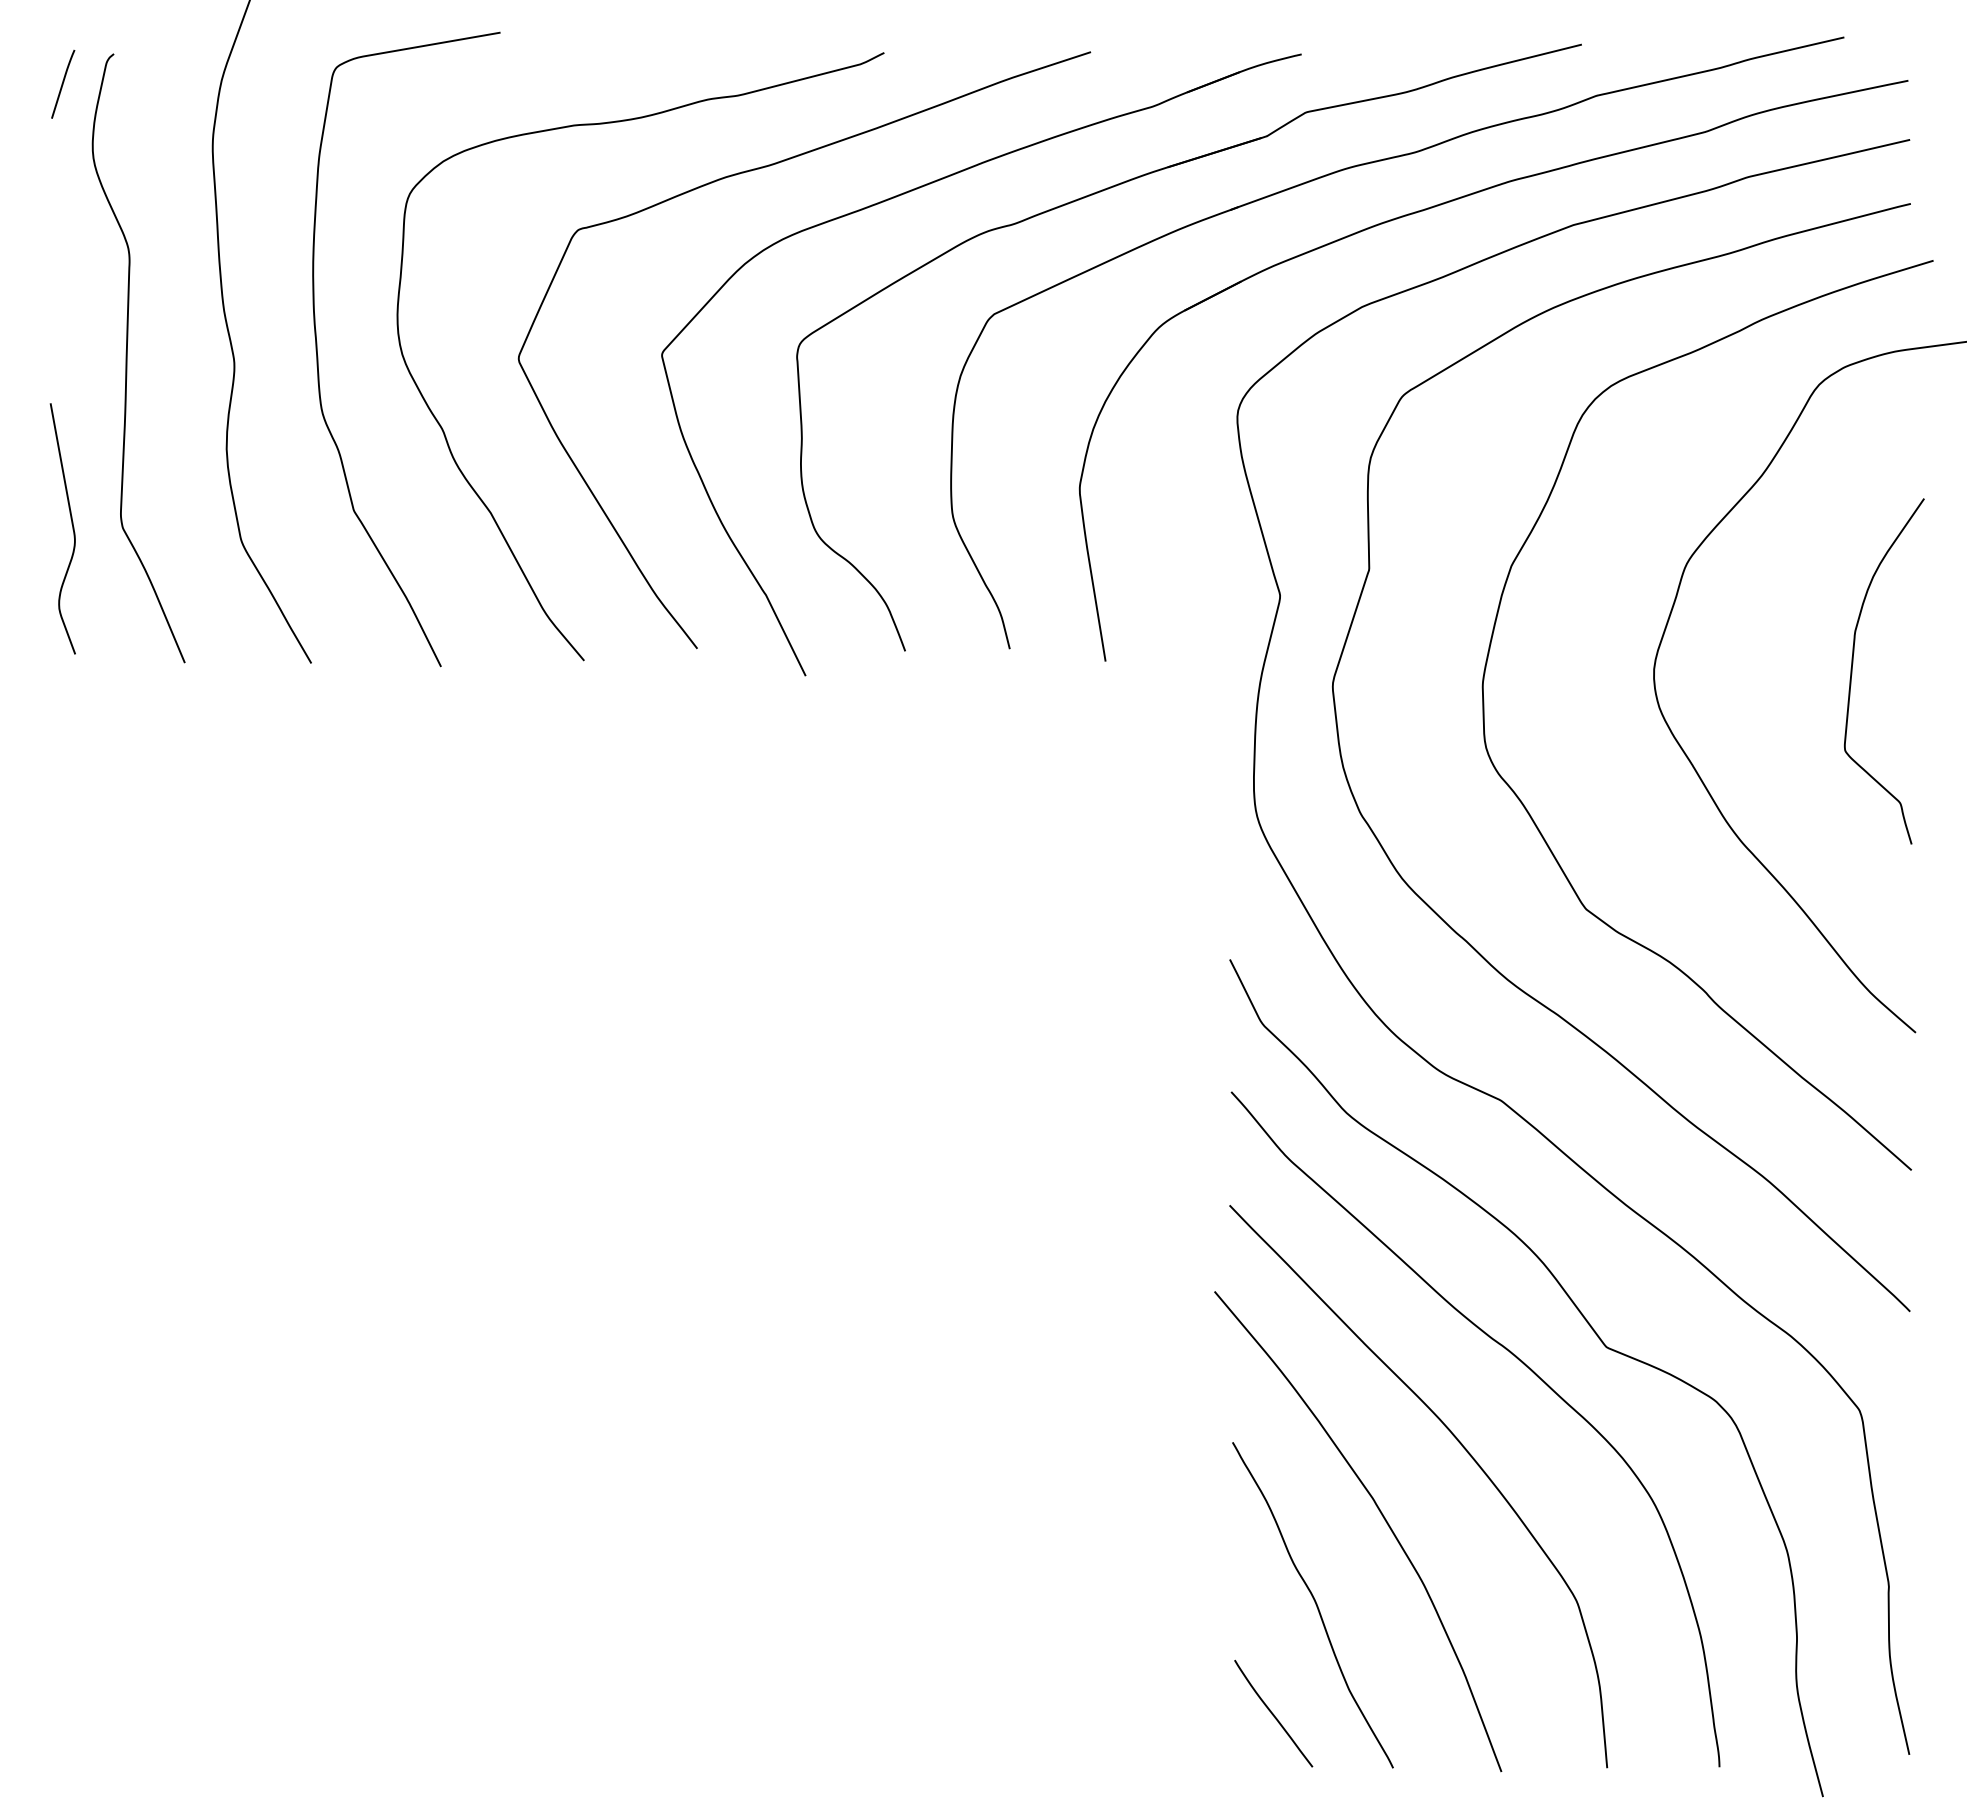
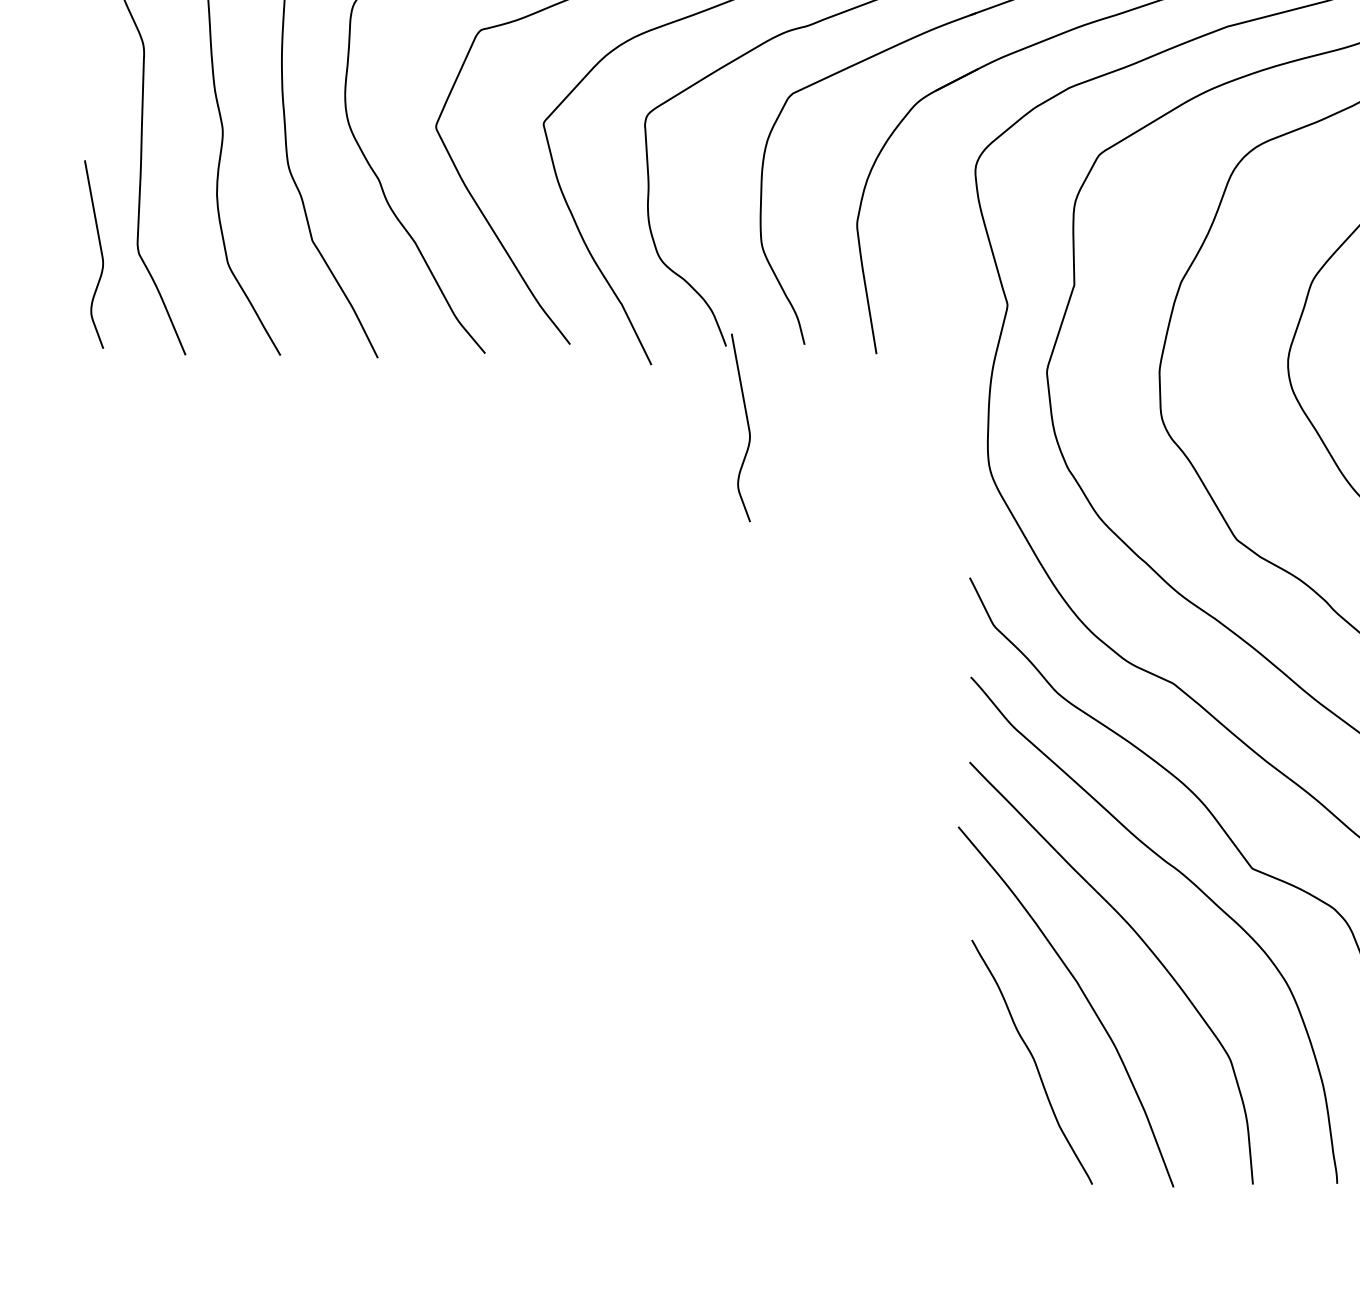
curve: (933, 755) -> (747, 424), added
curve: (1273, 1713) -> (1002, 1143), removed

